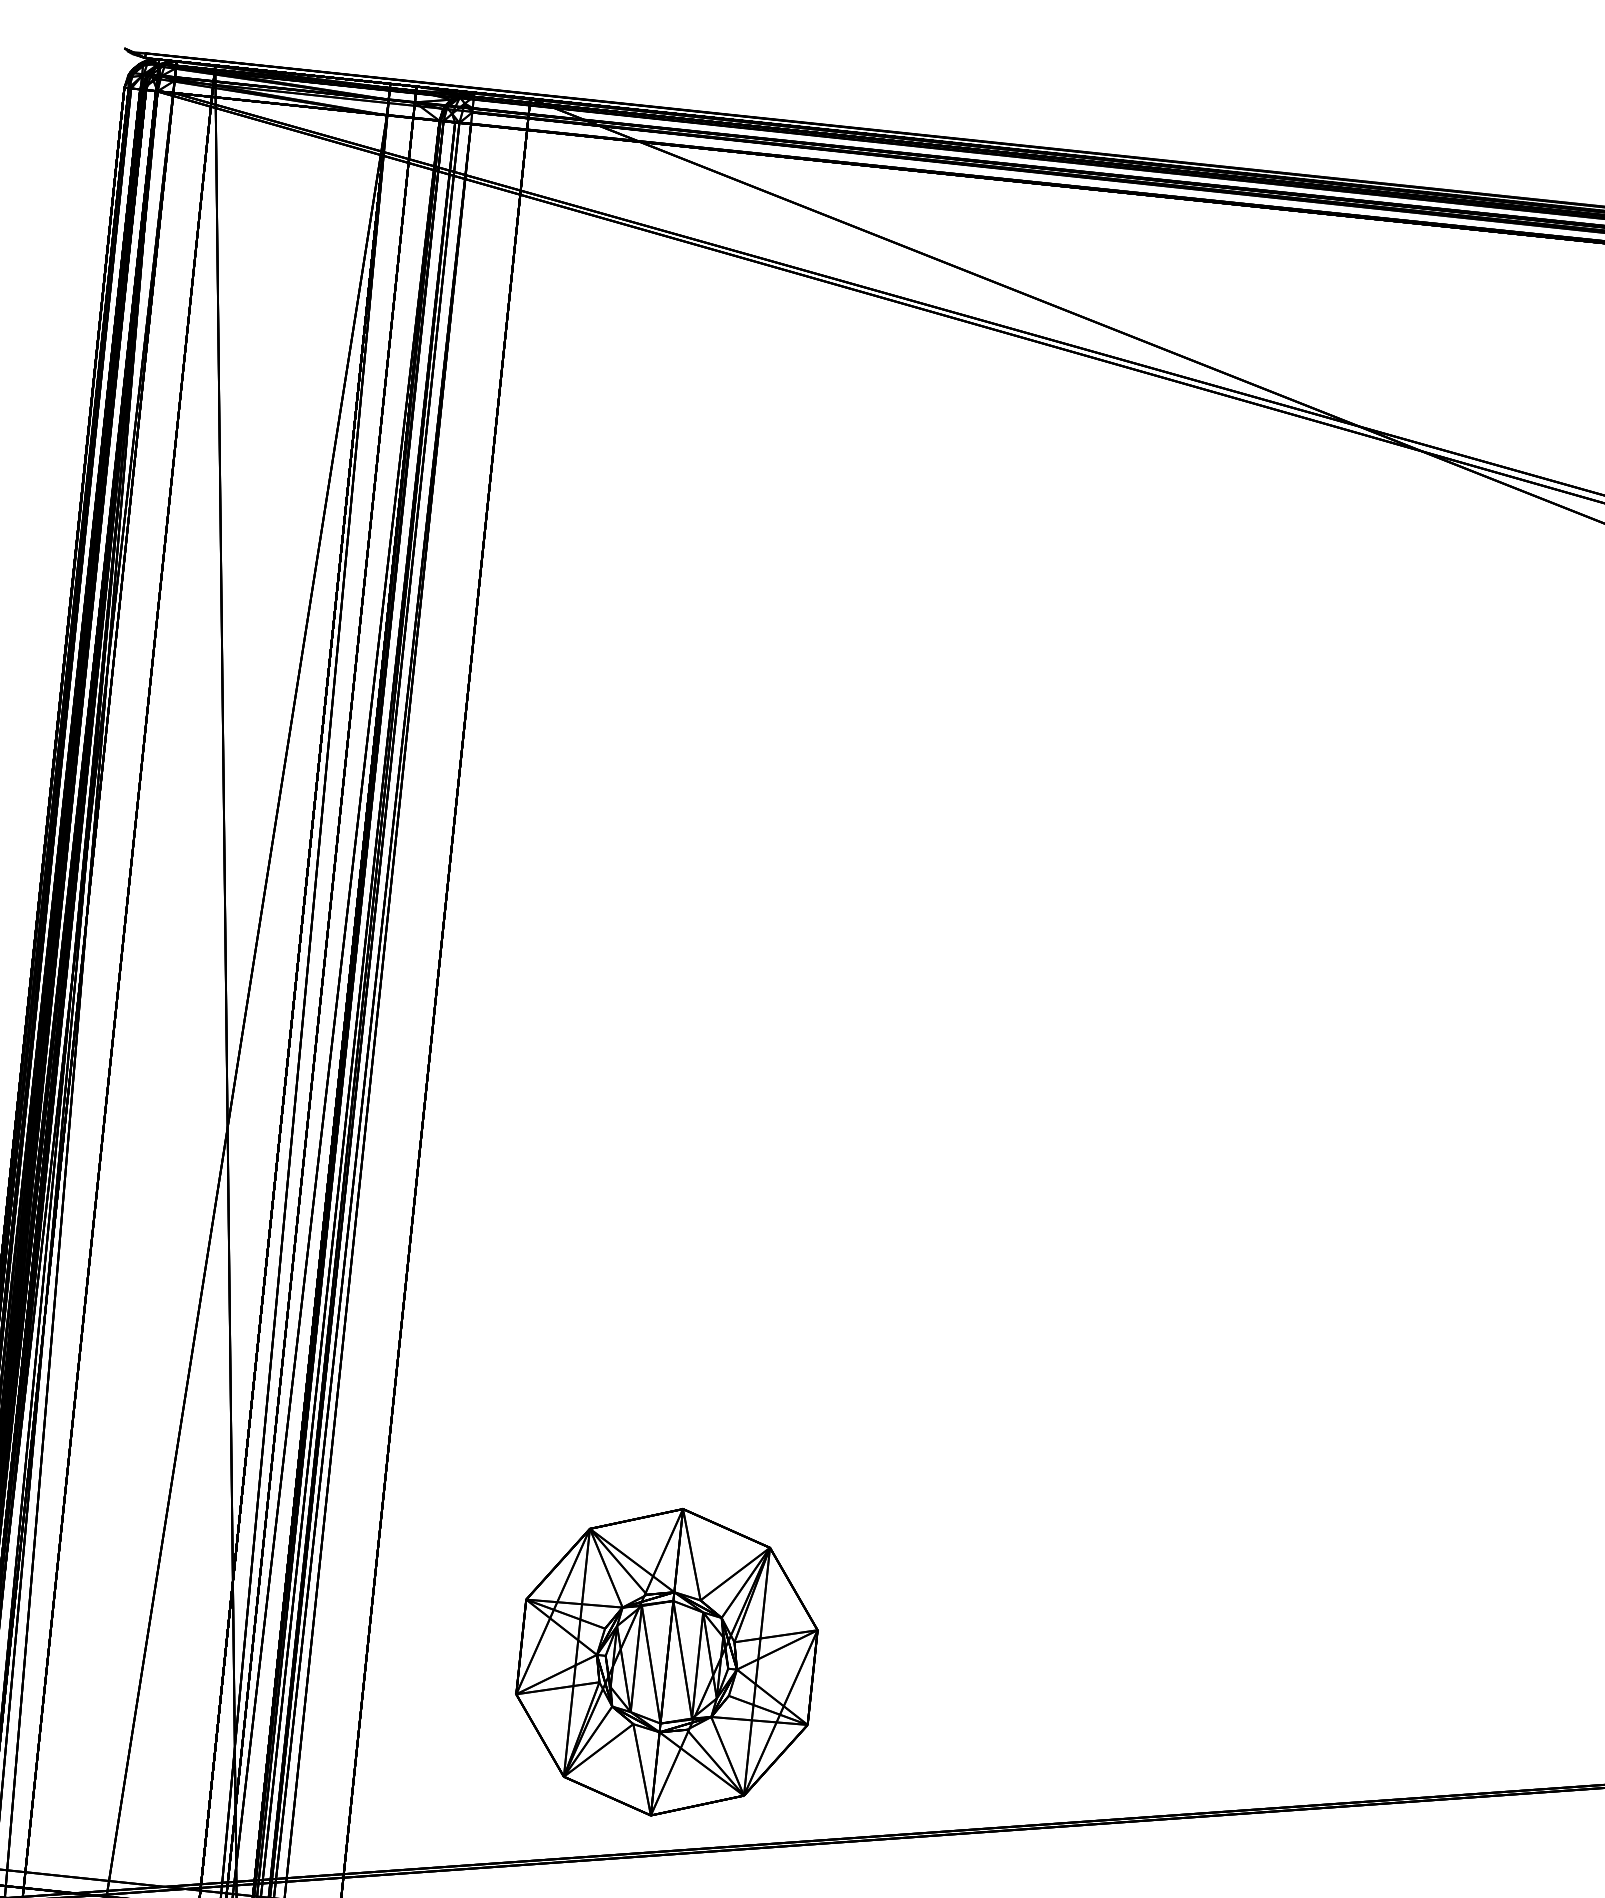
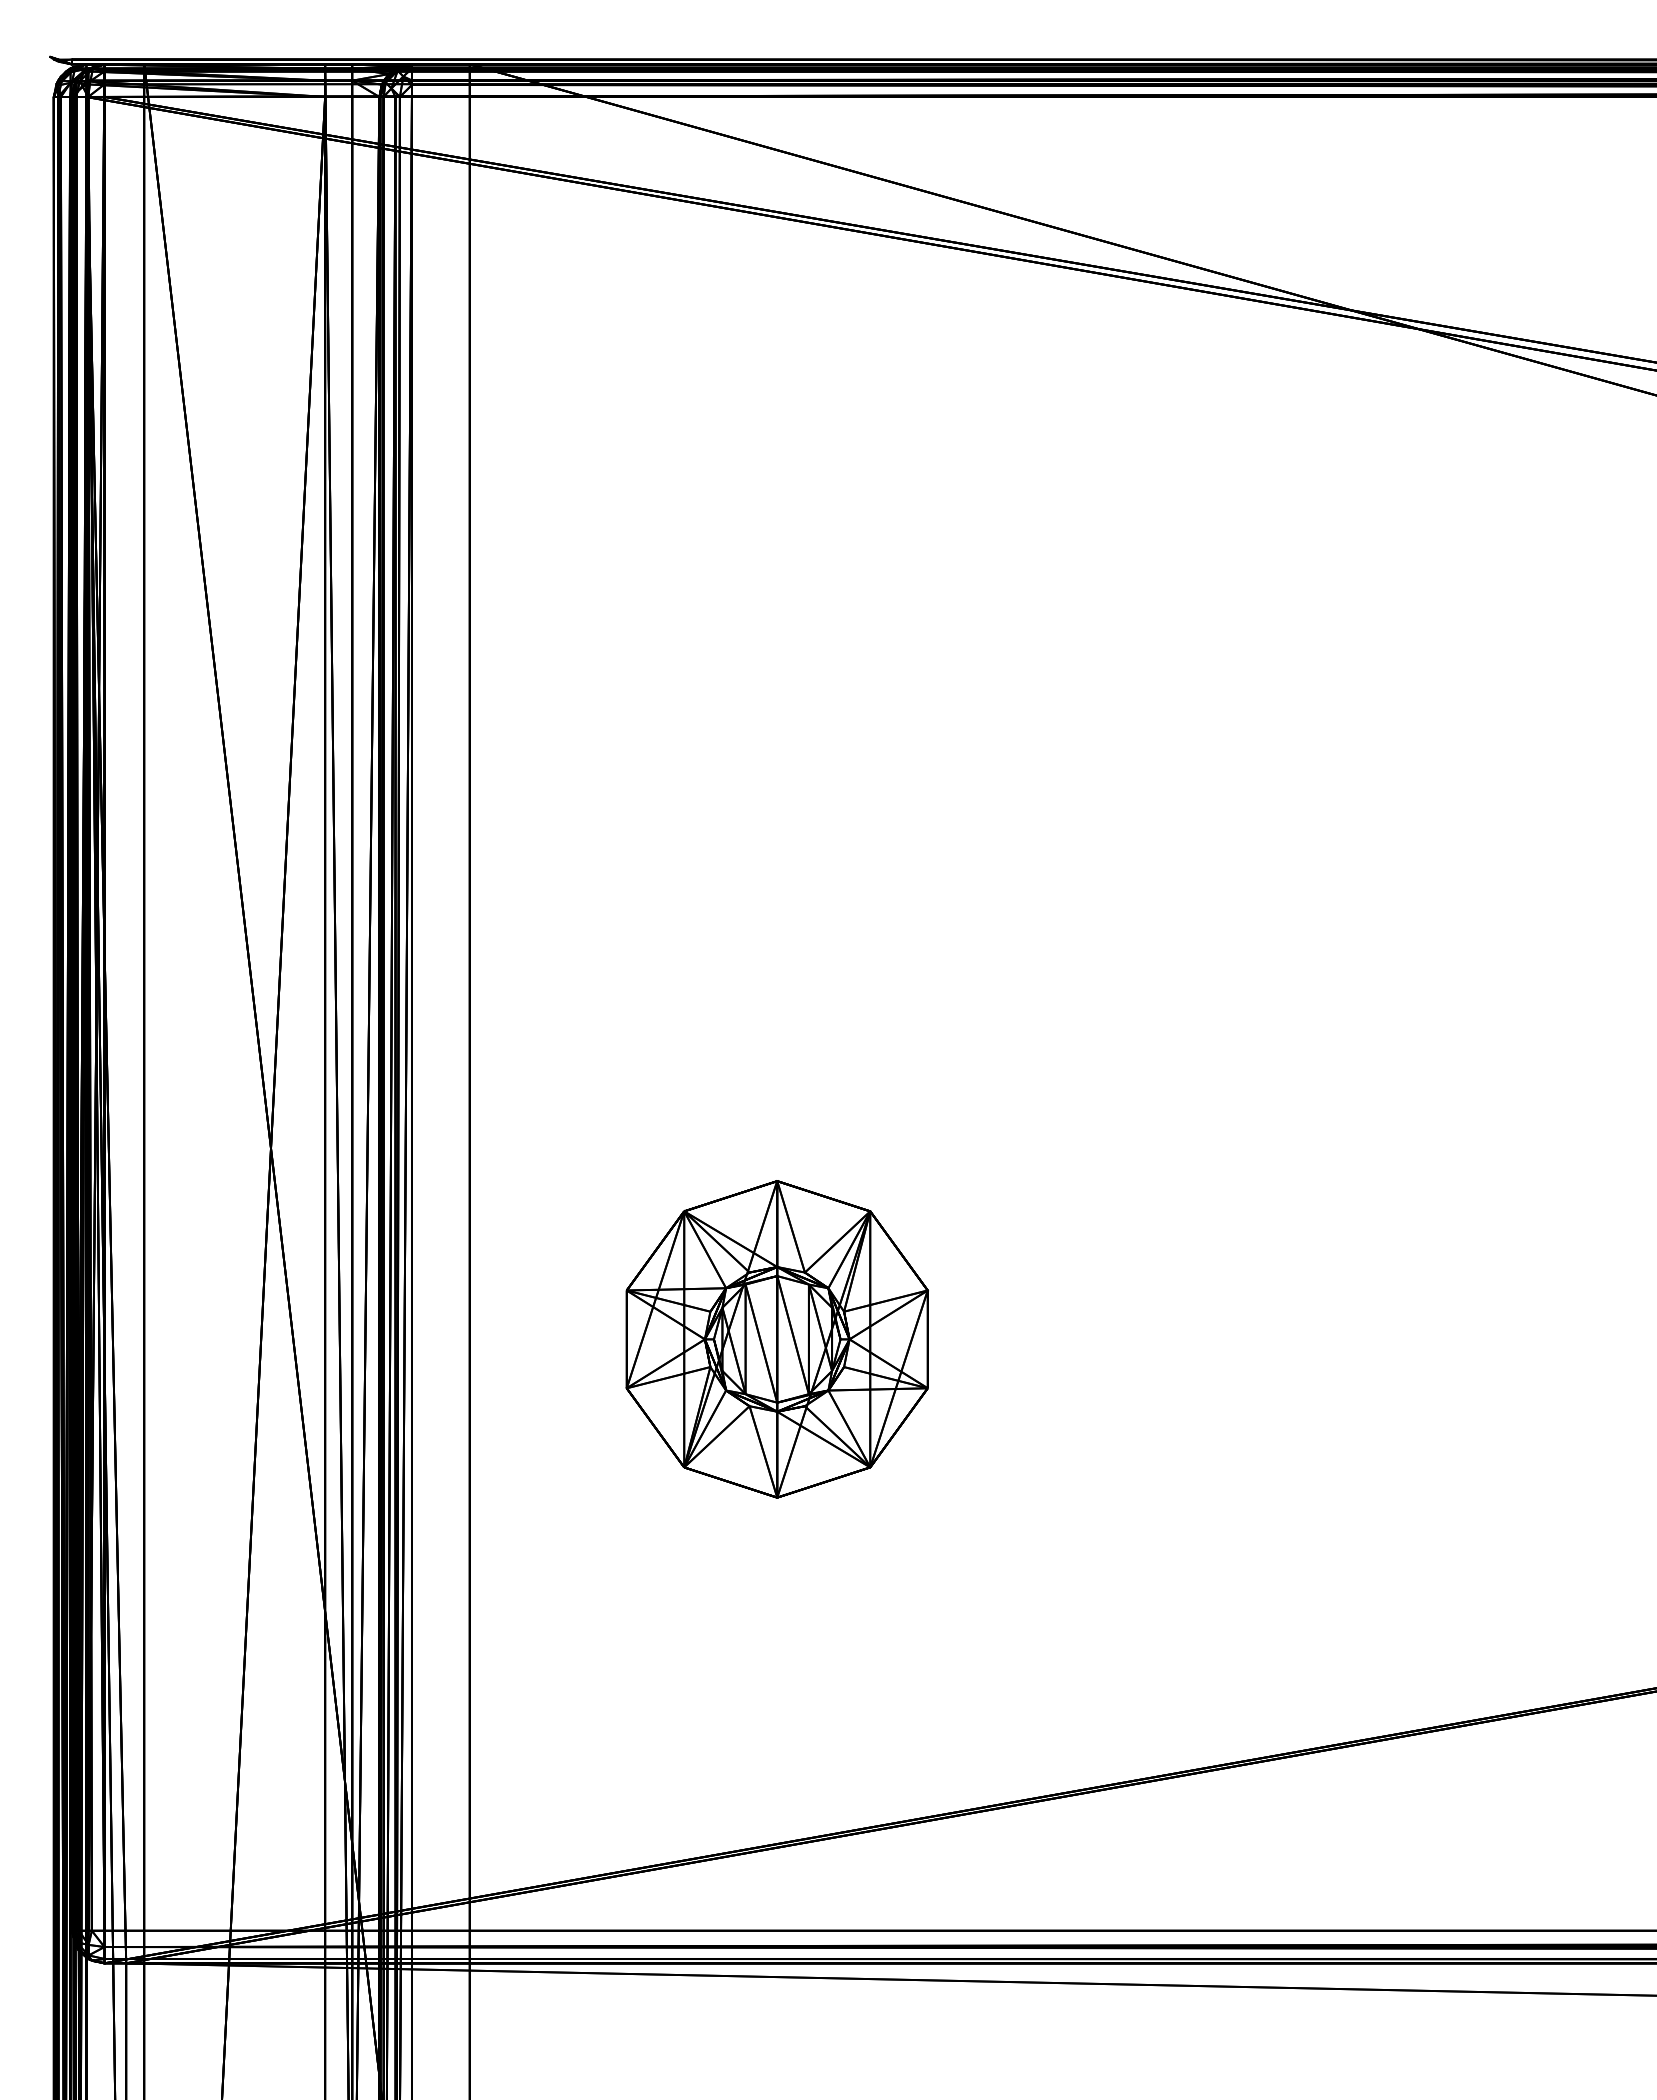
part: (666, 1662) -> (776, 1339), moved

